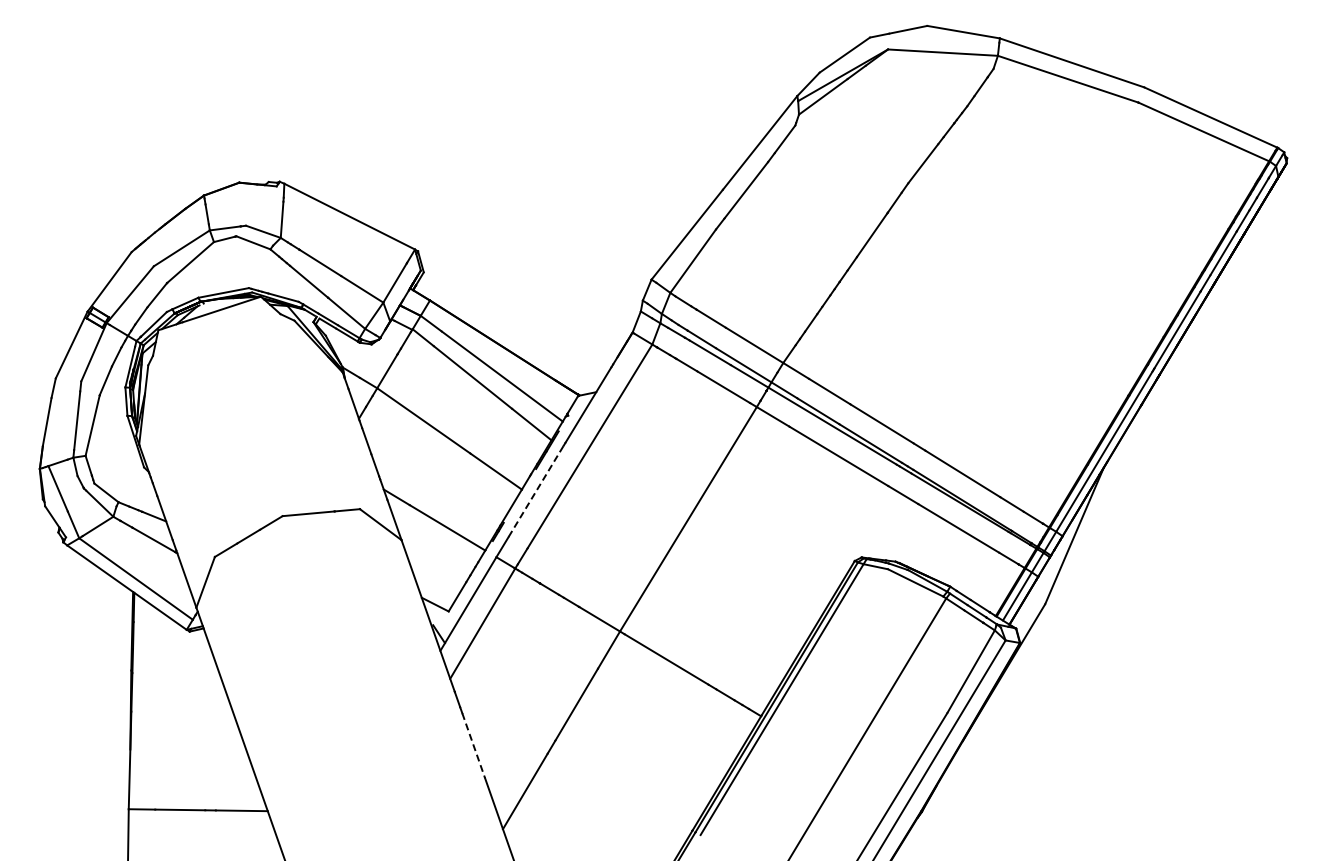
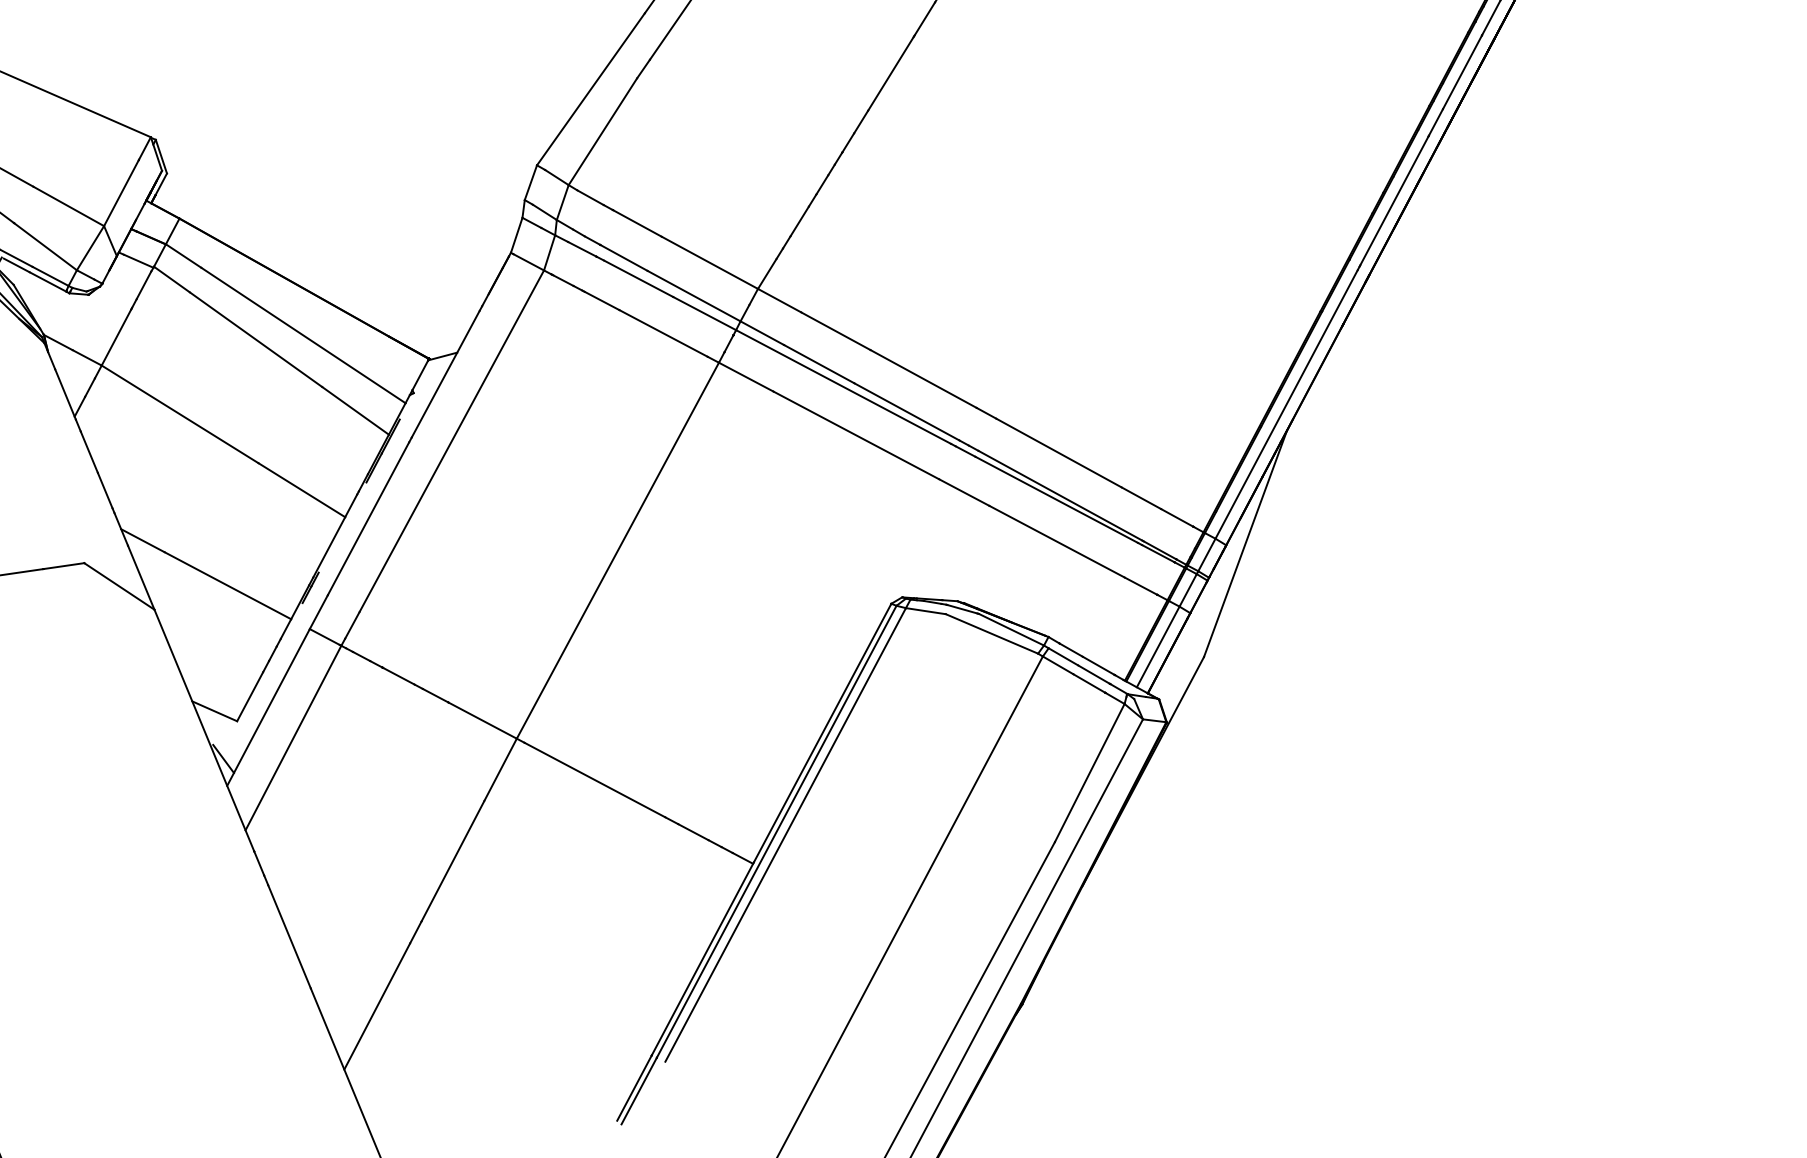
line: (536, 490) -> (368, 517), dashed -> solid
line: (473, 746) -> (289, 938), dashed -> solid

